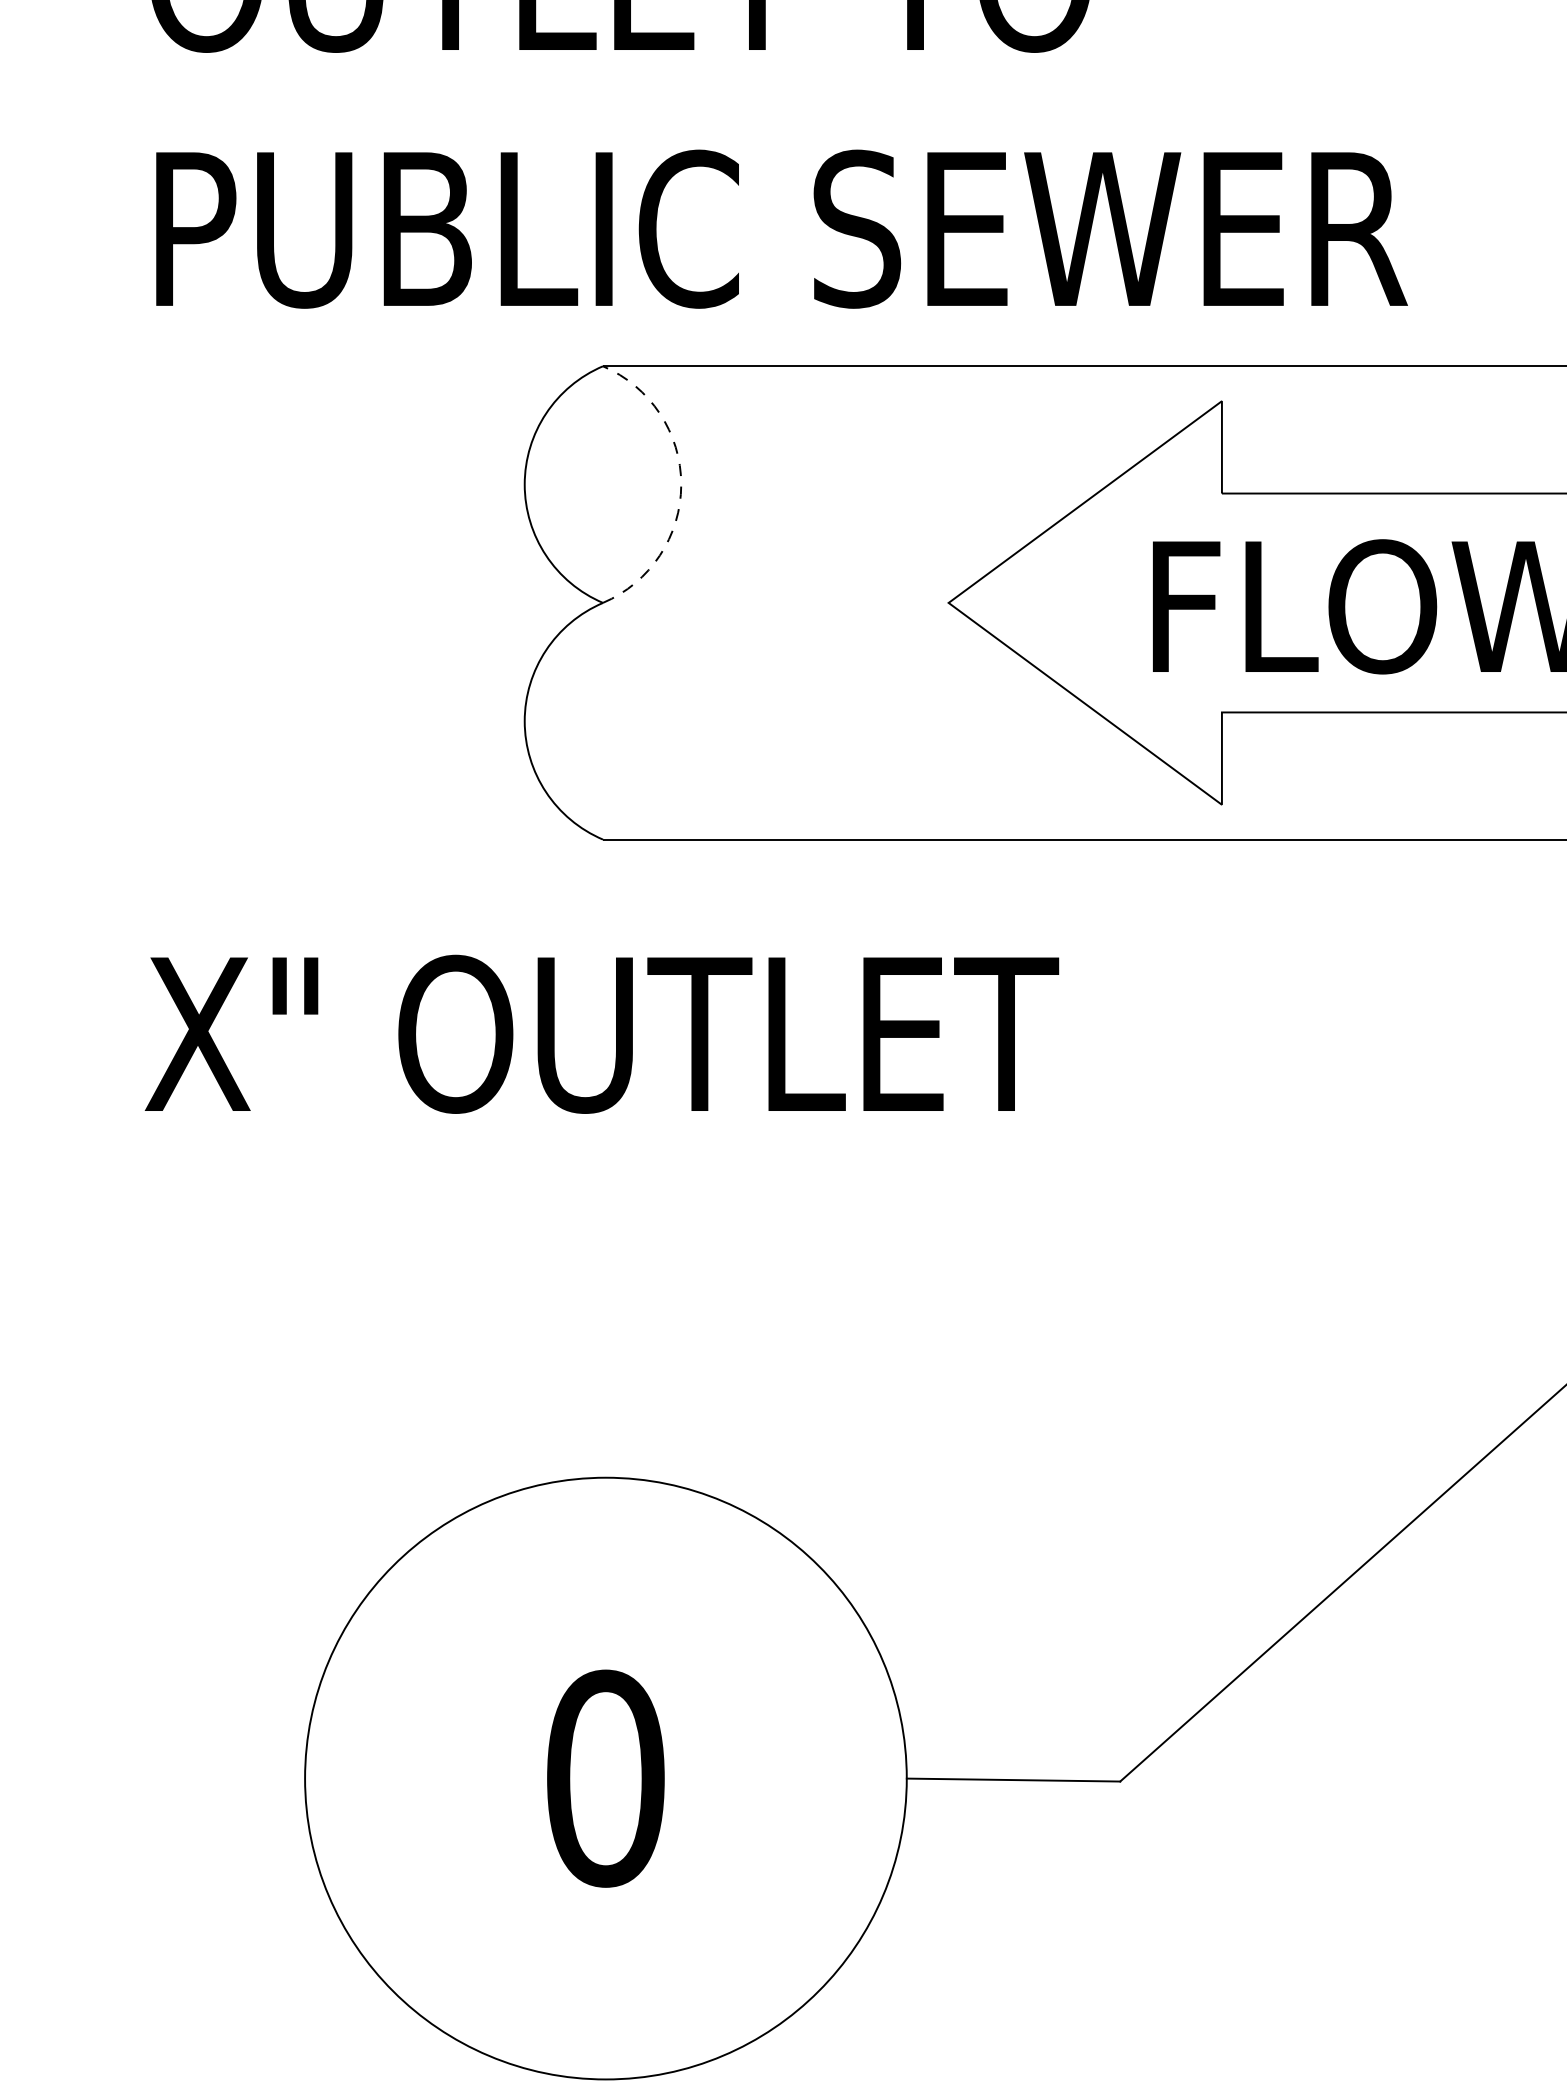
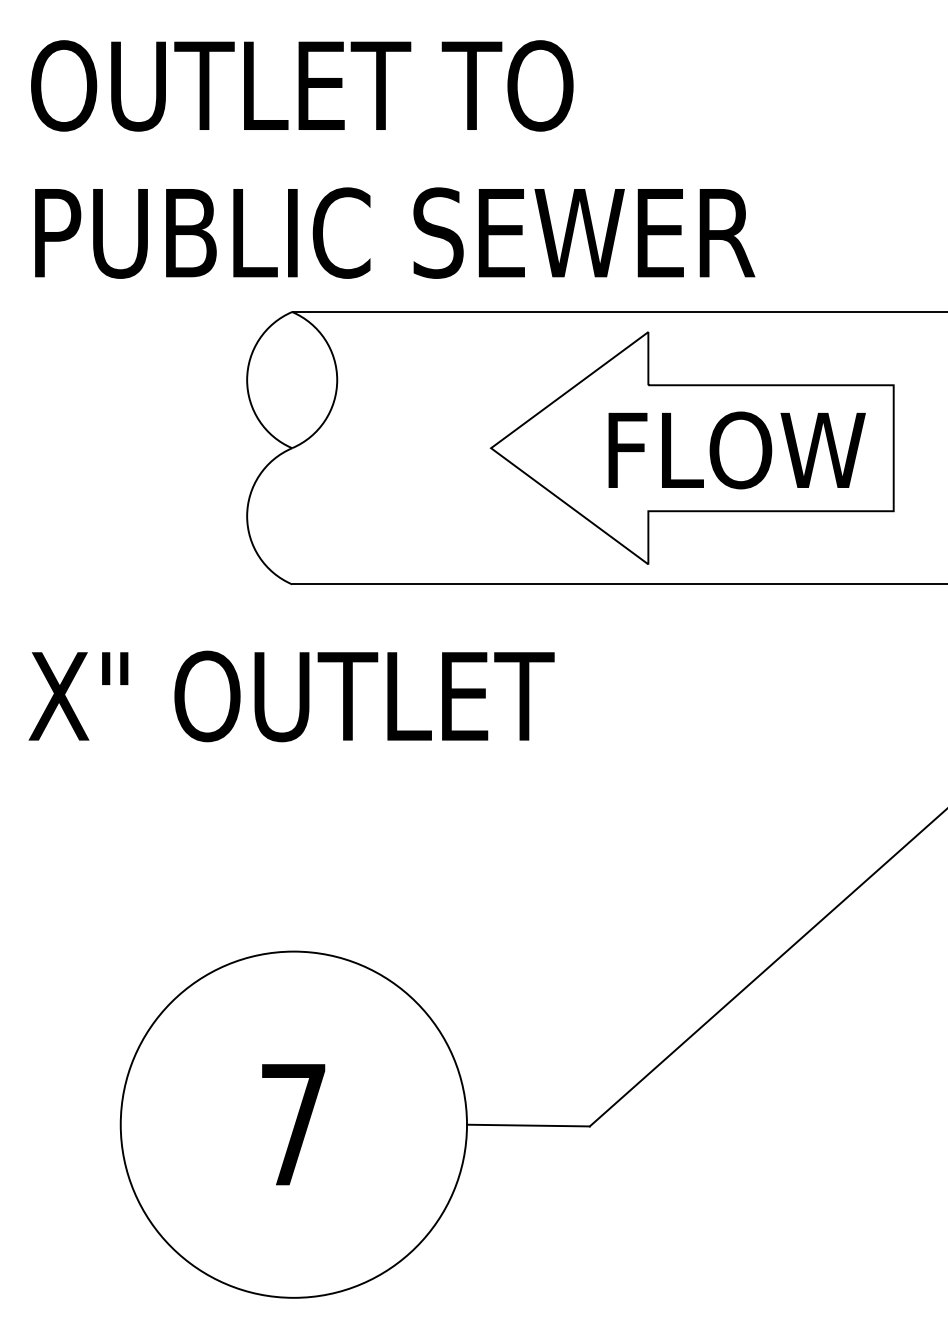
arc: (681, 485) -> (337, 380), dashed -> solid
text: (605, 1778) -> (293, 1124), 0 -> 7

